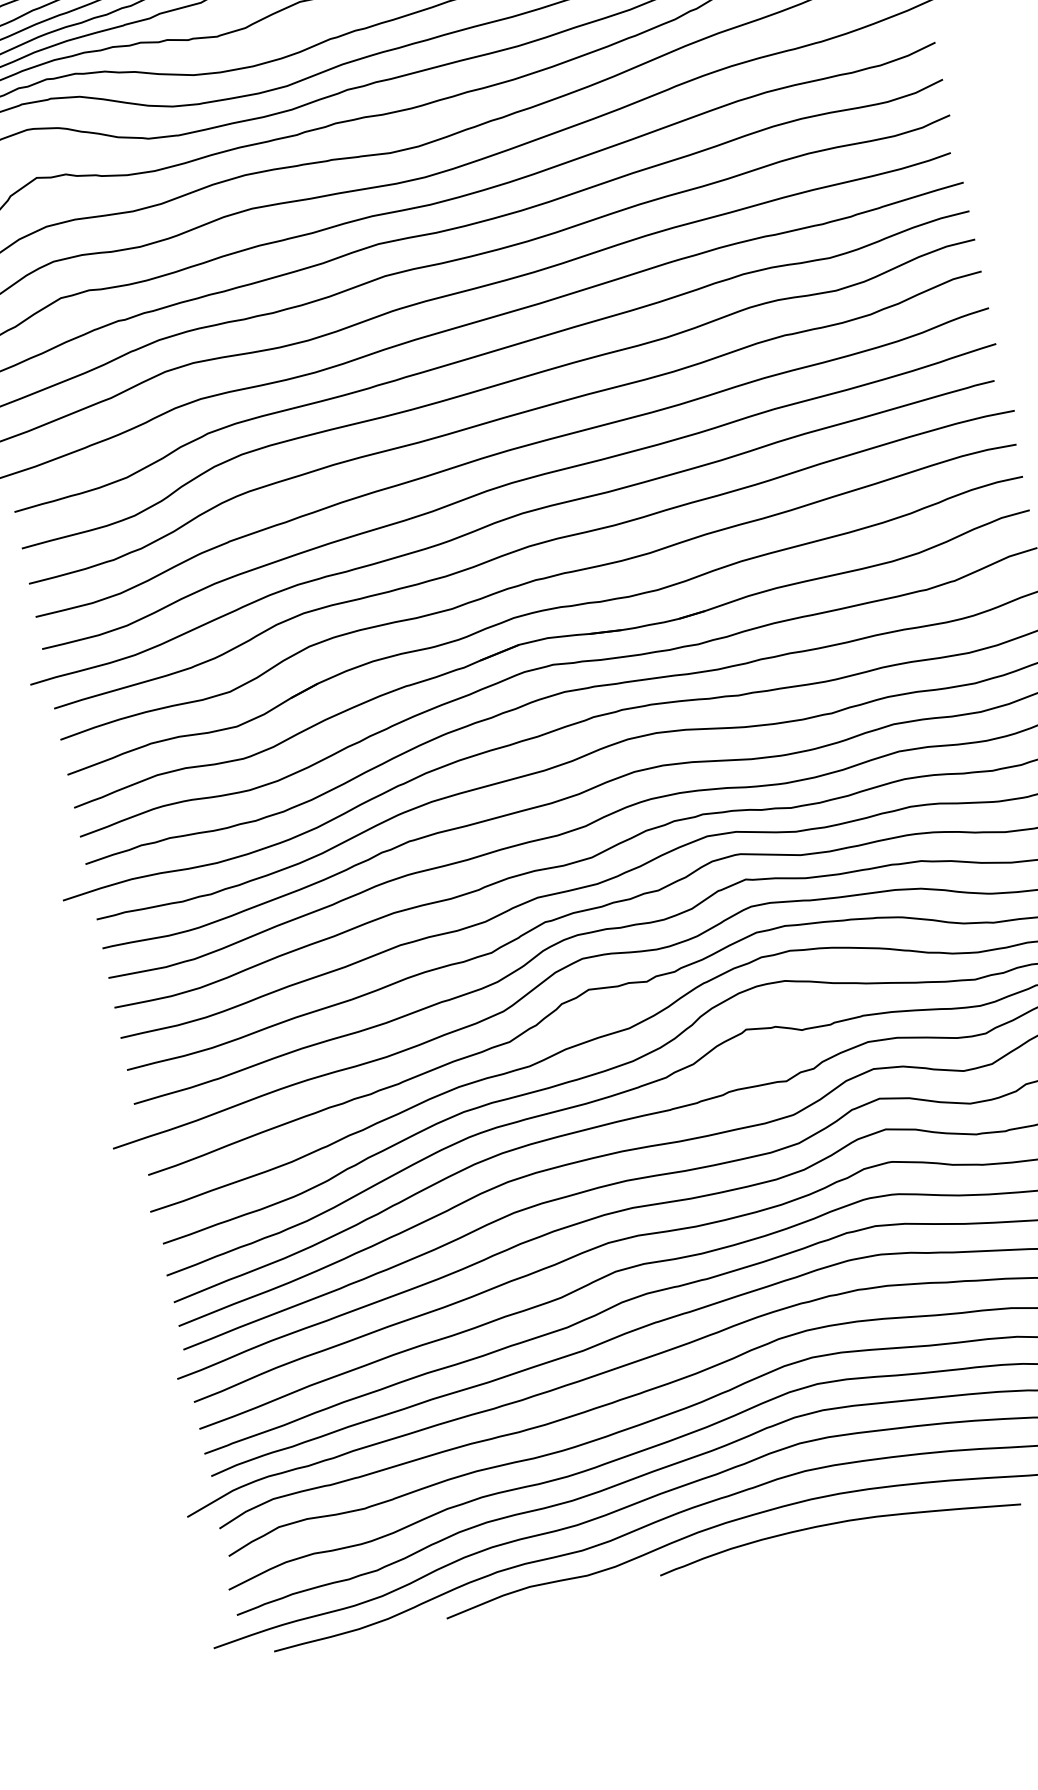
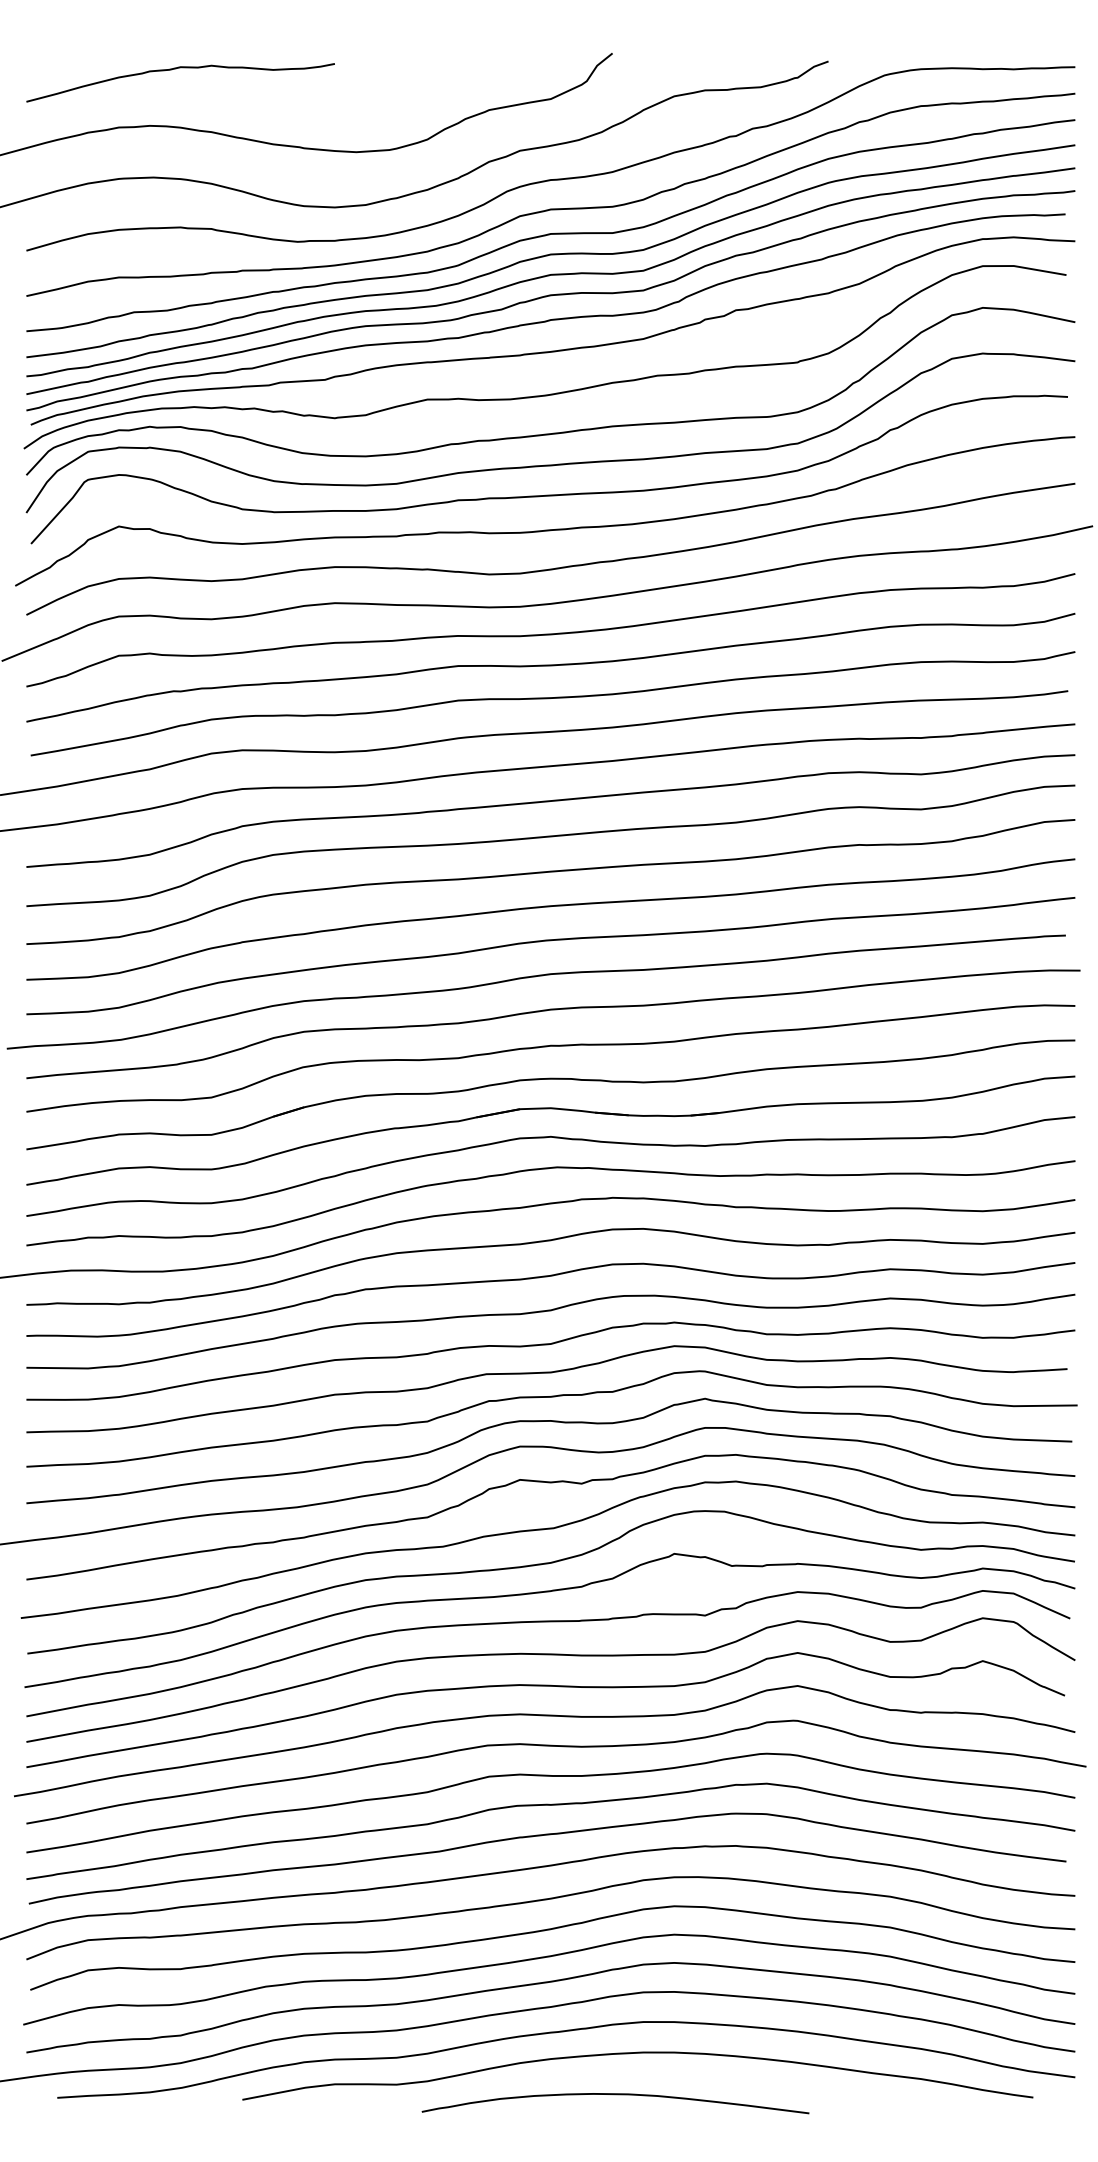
curve: (837, 1524) -> (615, 2095), moved

